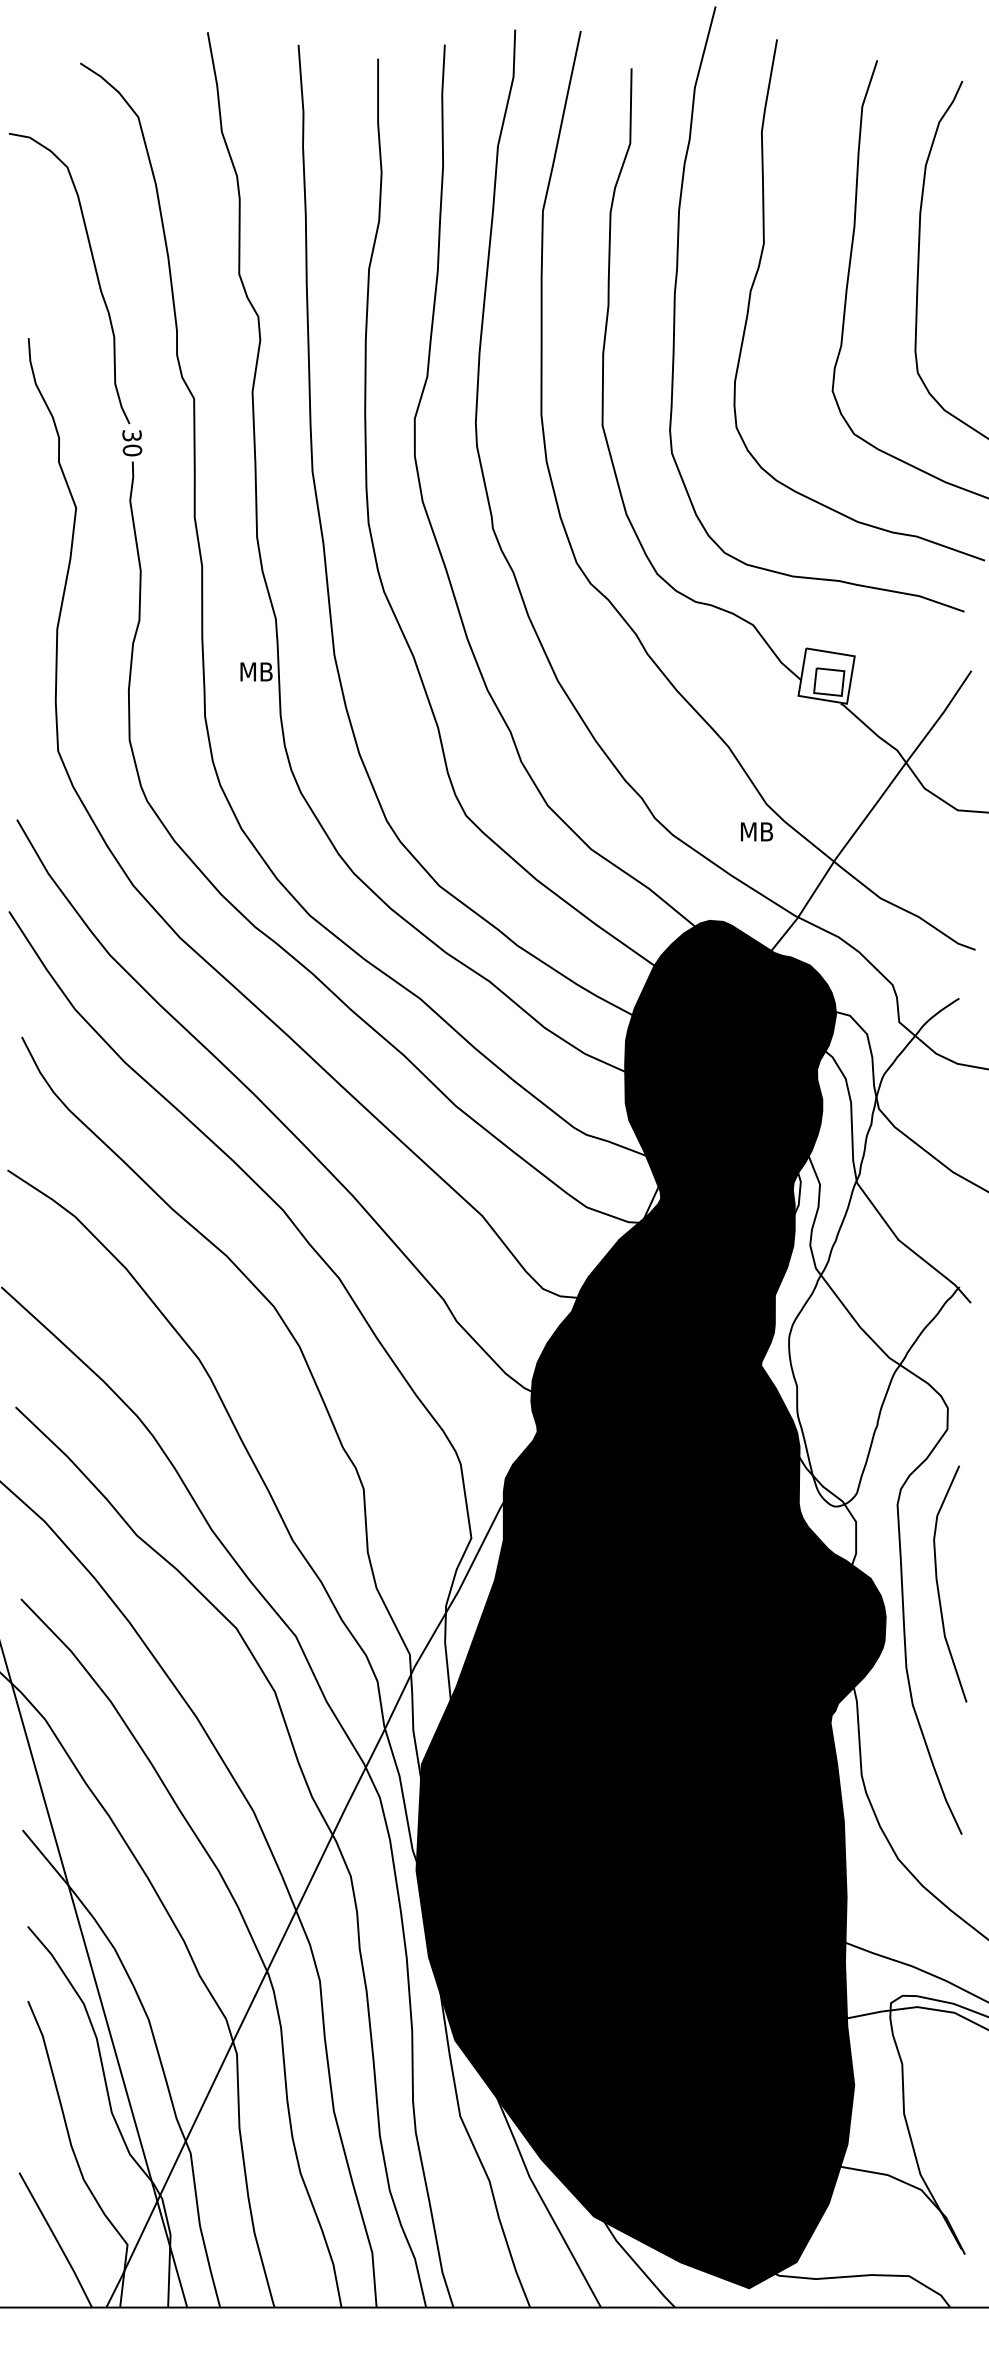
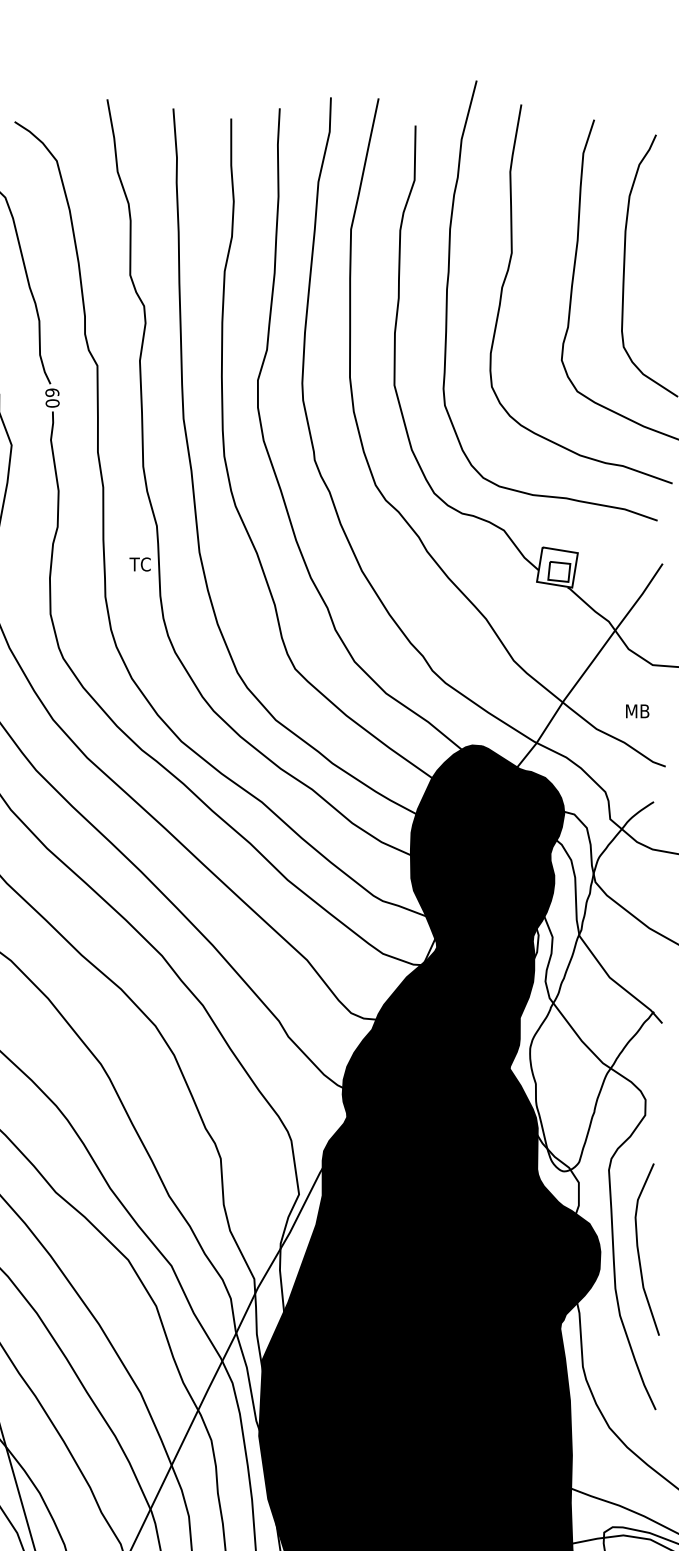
text: (131, 435) -> (51, 392), 30 -> 60
text: (255, 671) -> (142, 564), MB -> TC
text: (756, 831) -> (637, 711), moved
curve: (938, 1583) -> (638, 1249), moved

